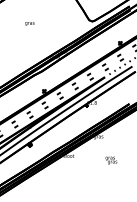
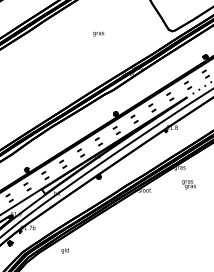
text: (110, 160) -> (188, 184), moved

